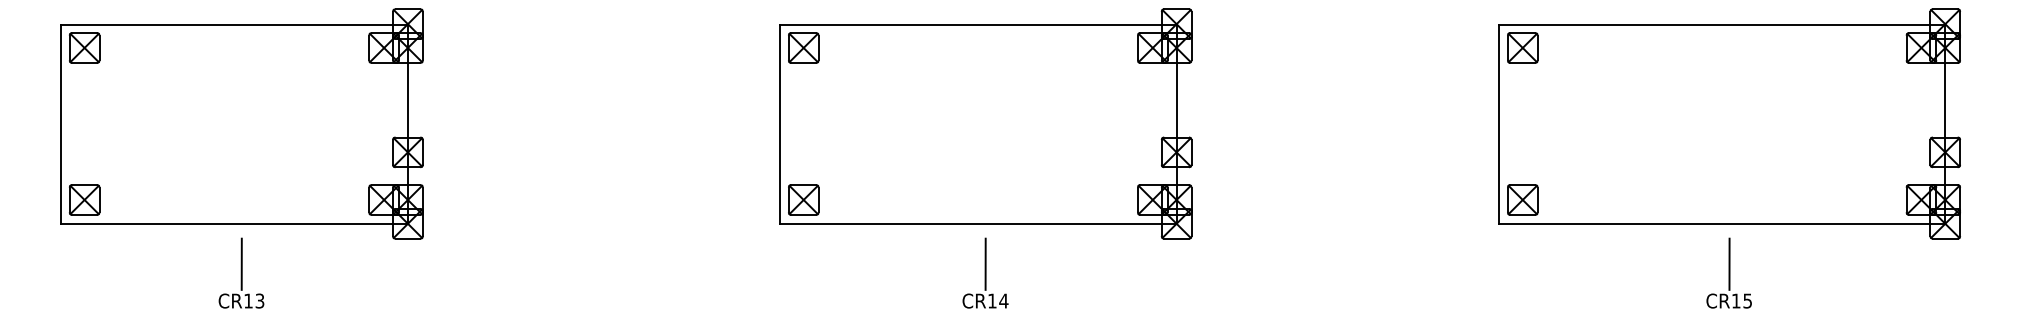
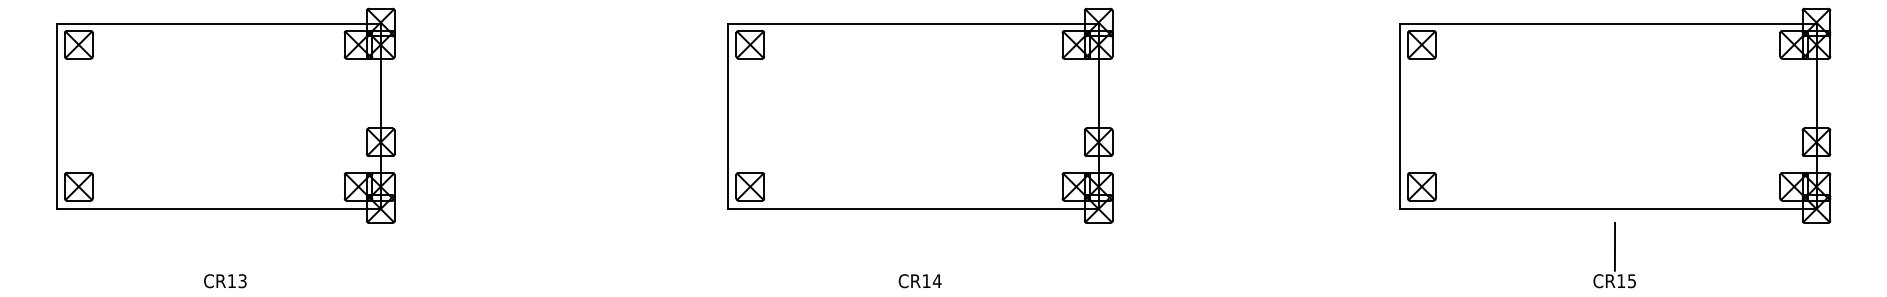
line: (241, 263) -> (225, 246), removed
line: (985, 263) -> (920, 246), removed

